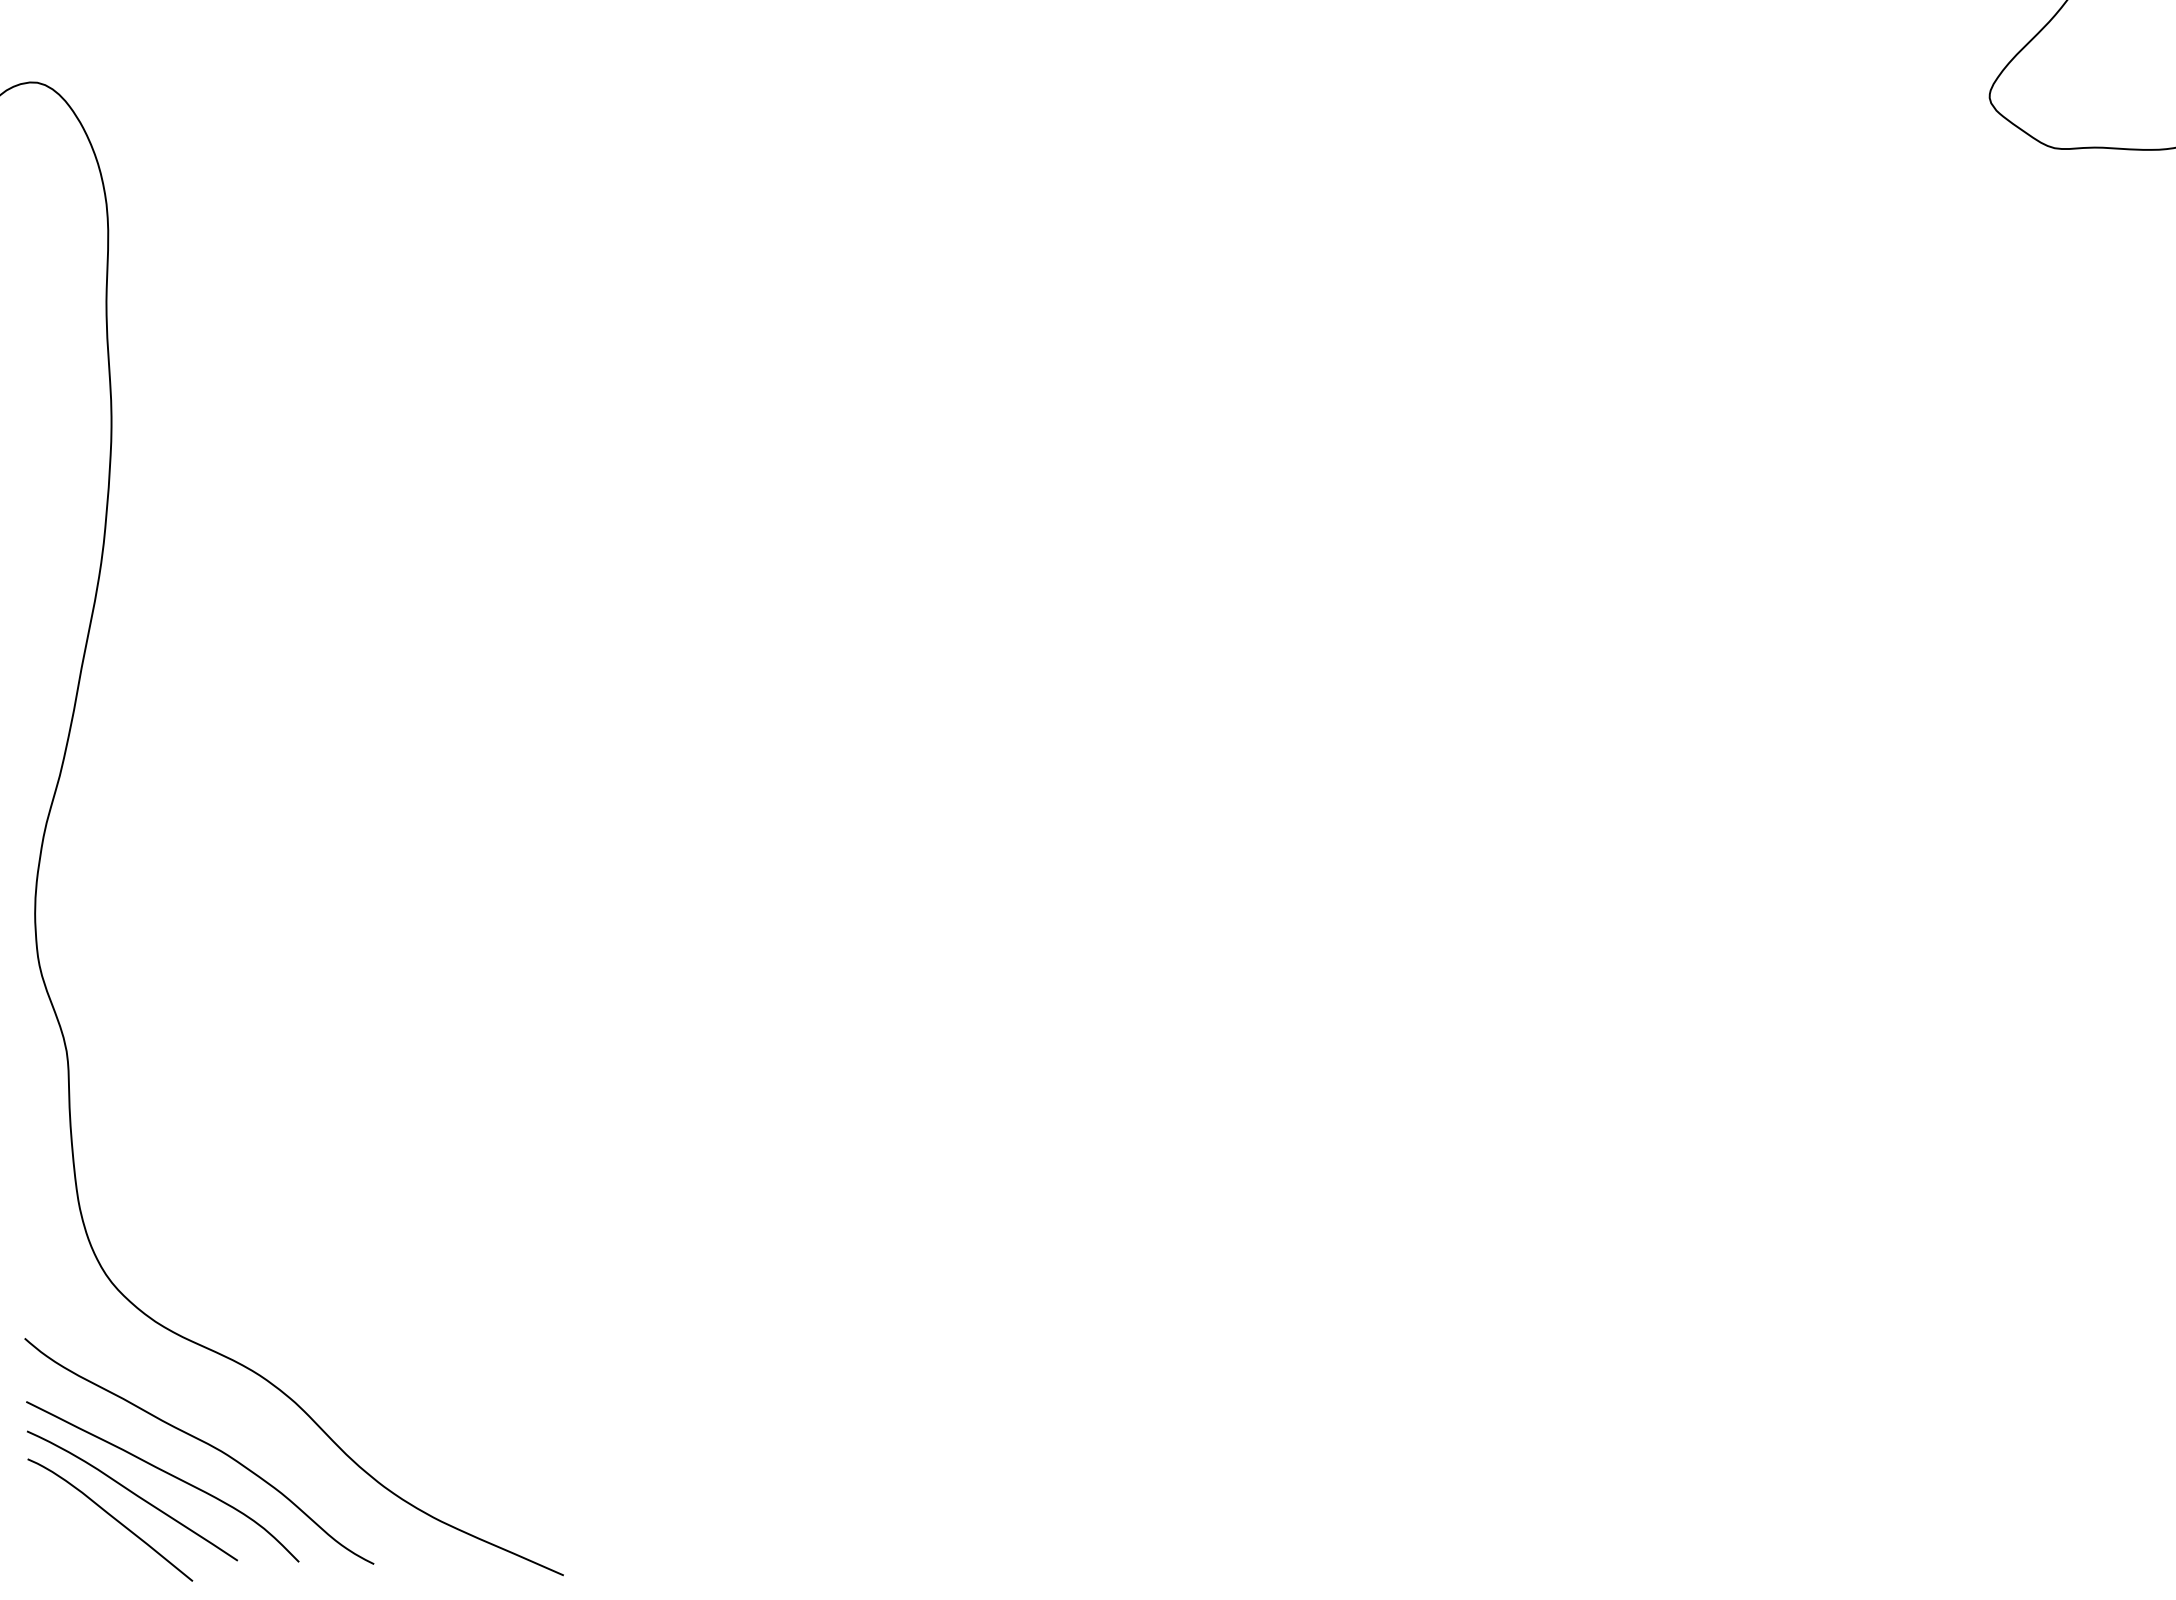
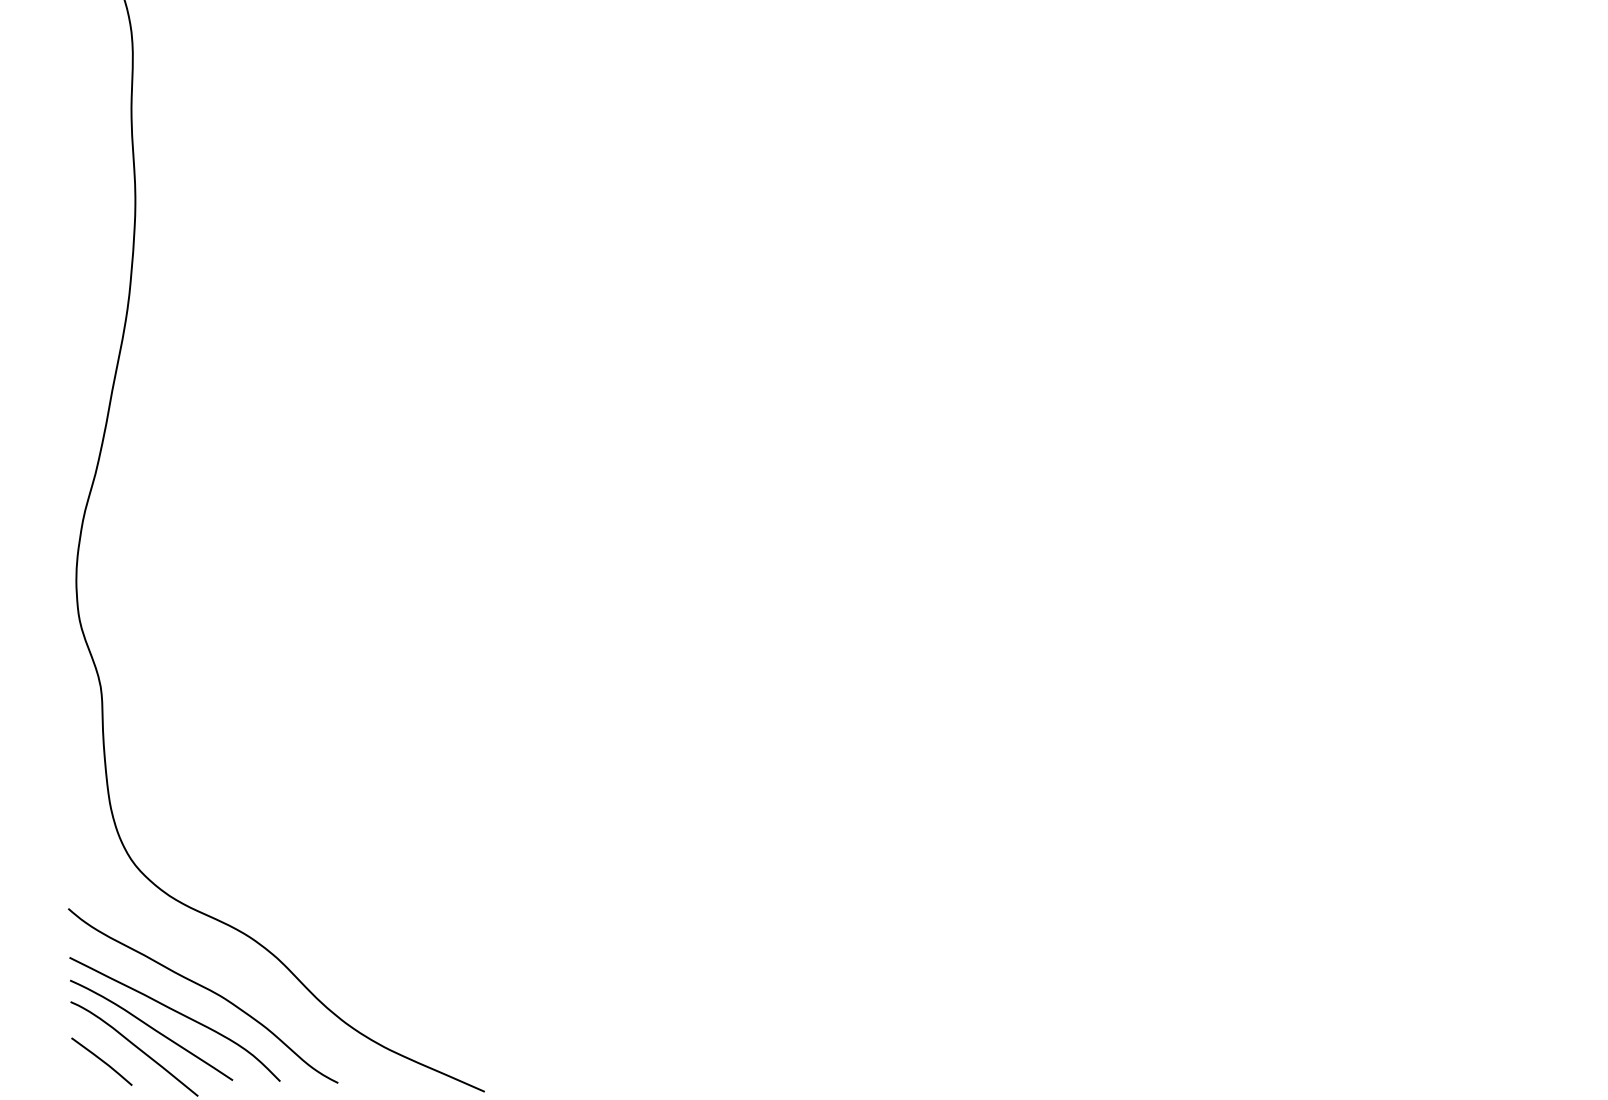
curve: (67, 1535) -> (101, 1060), added

